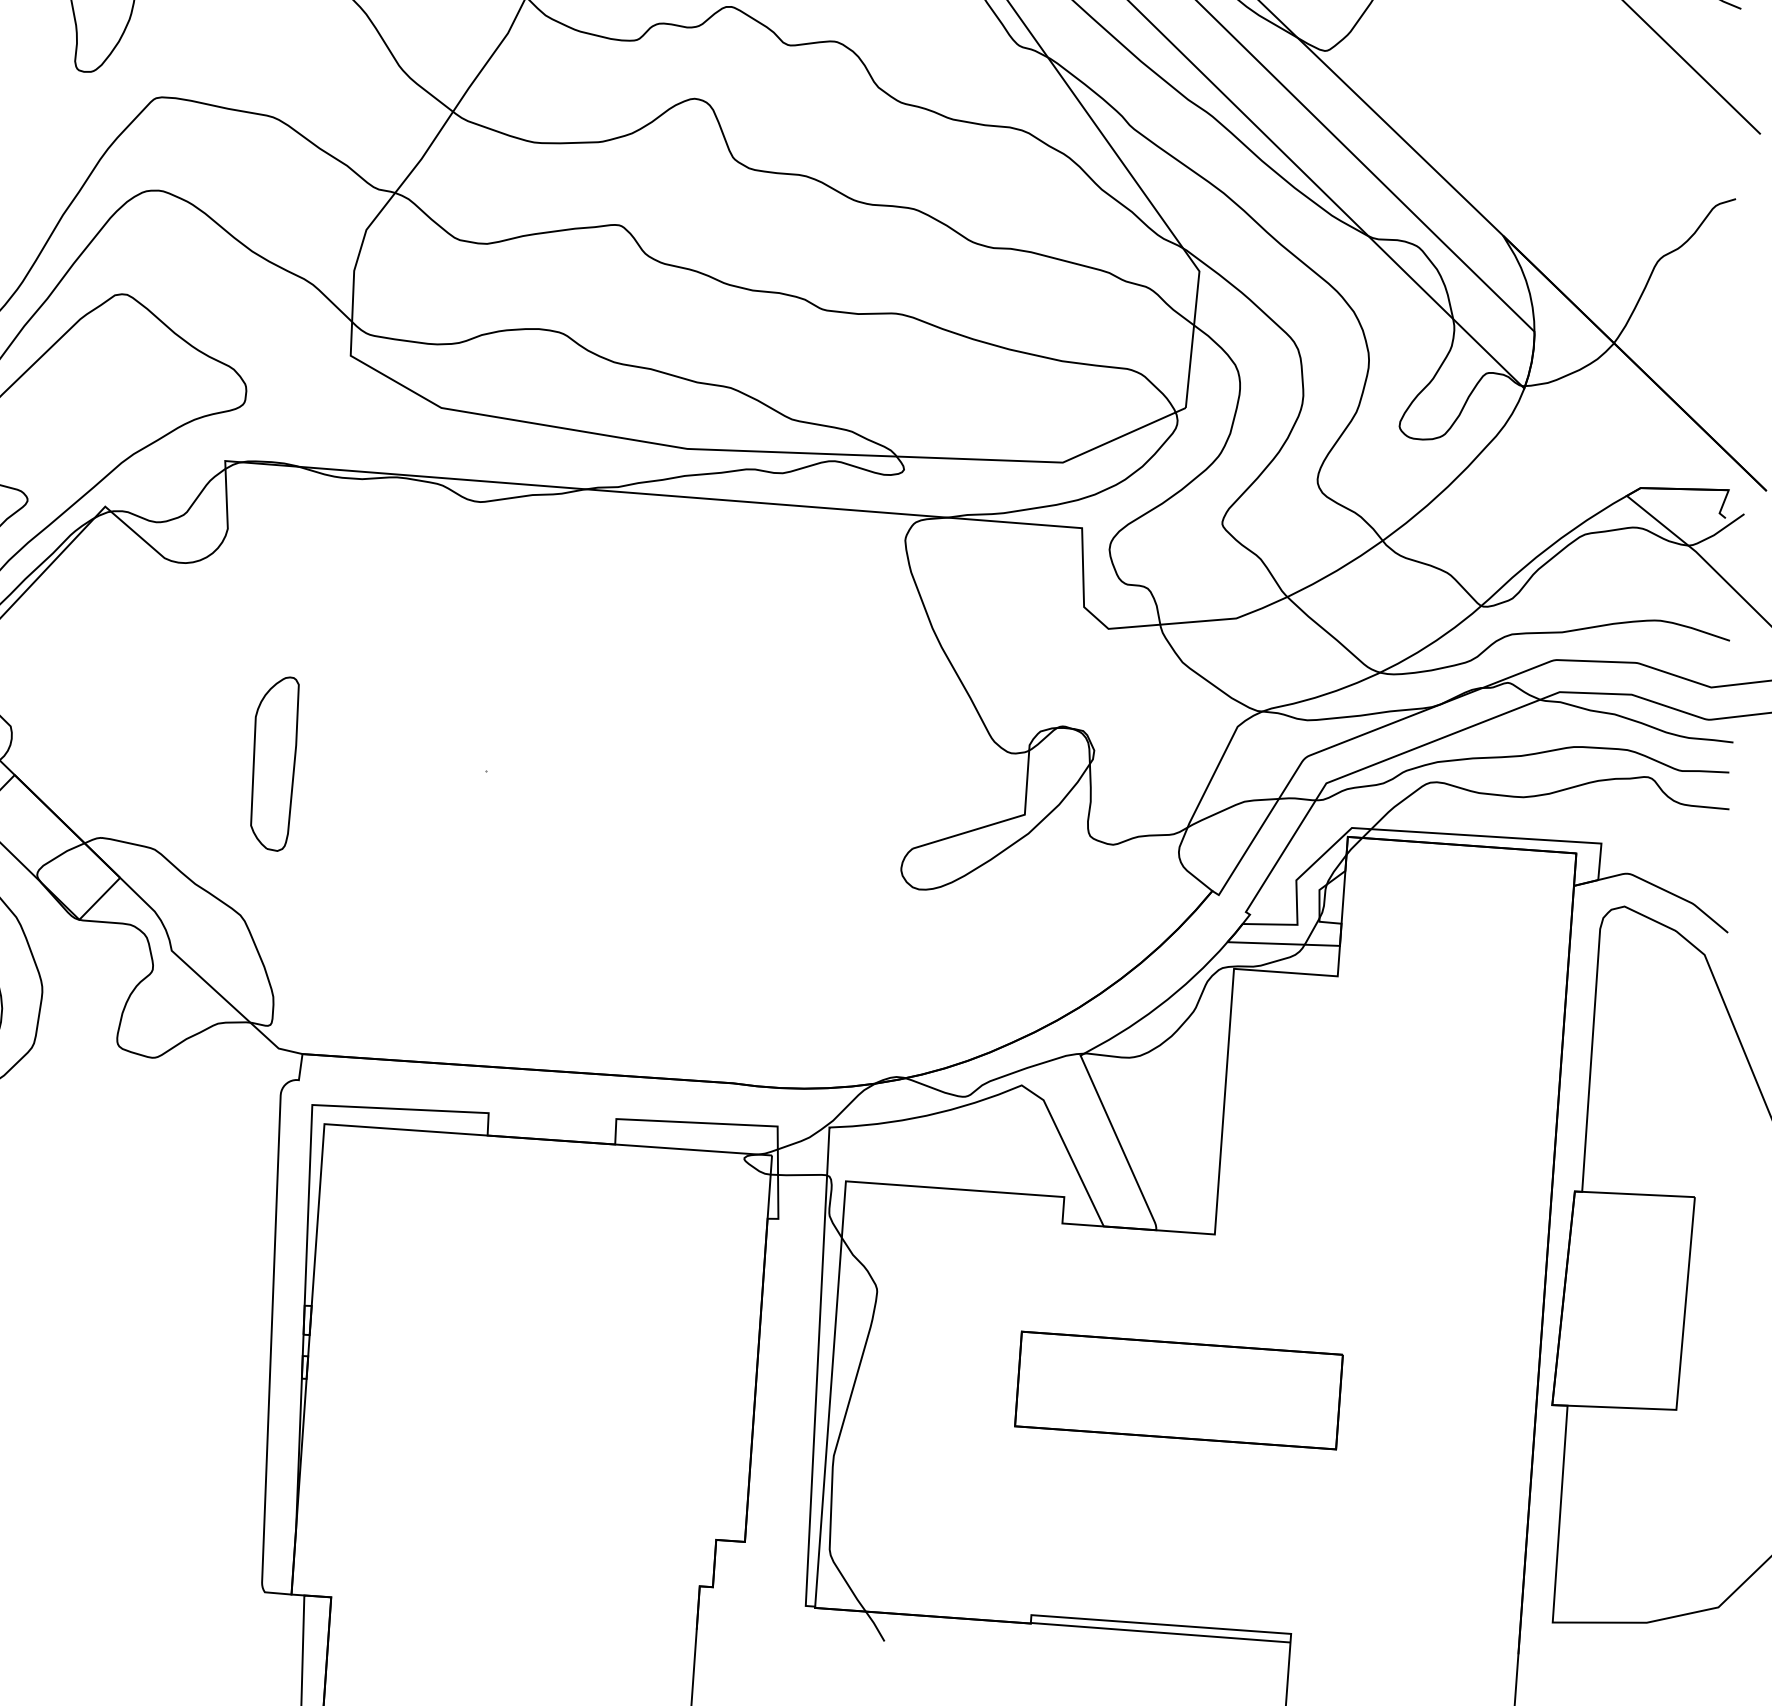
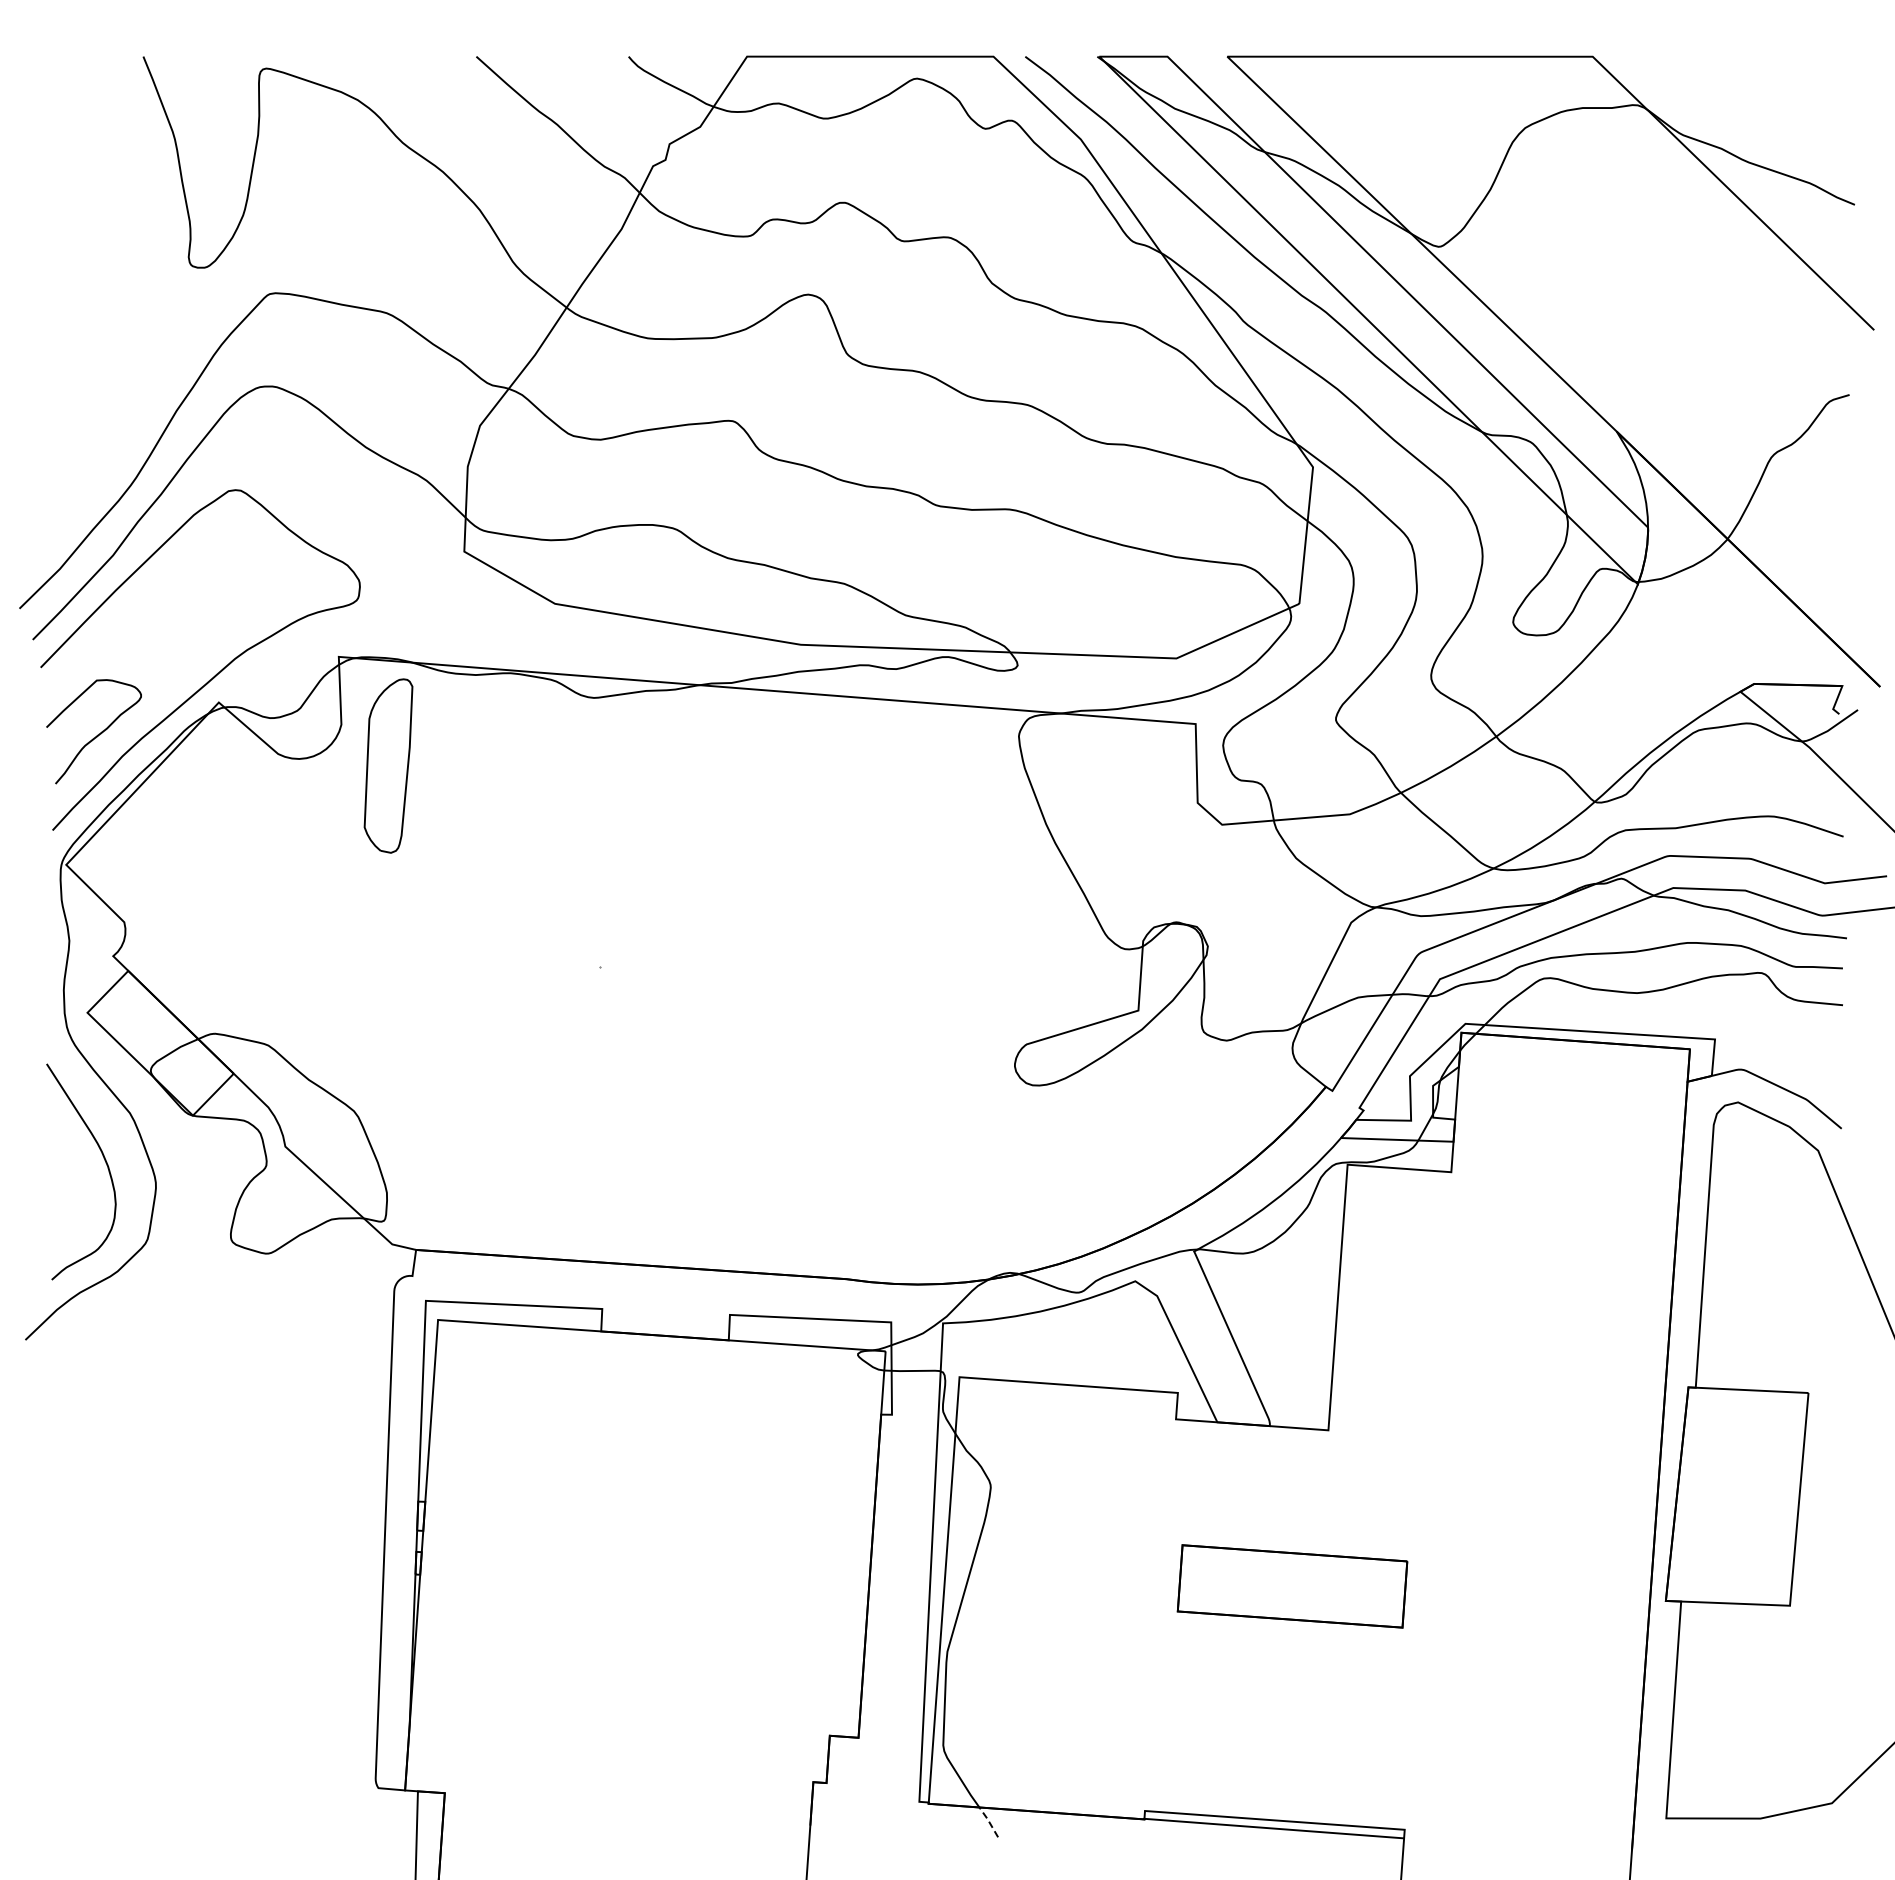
part: (274, 763) -> (388, 765), moved
part: (1178, 1390) -> (1292, 1586), size x0.7
line: (874, 1625) -> (988, 1821), solid -> dashed

